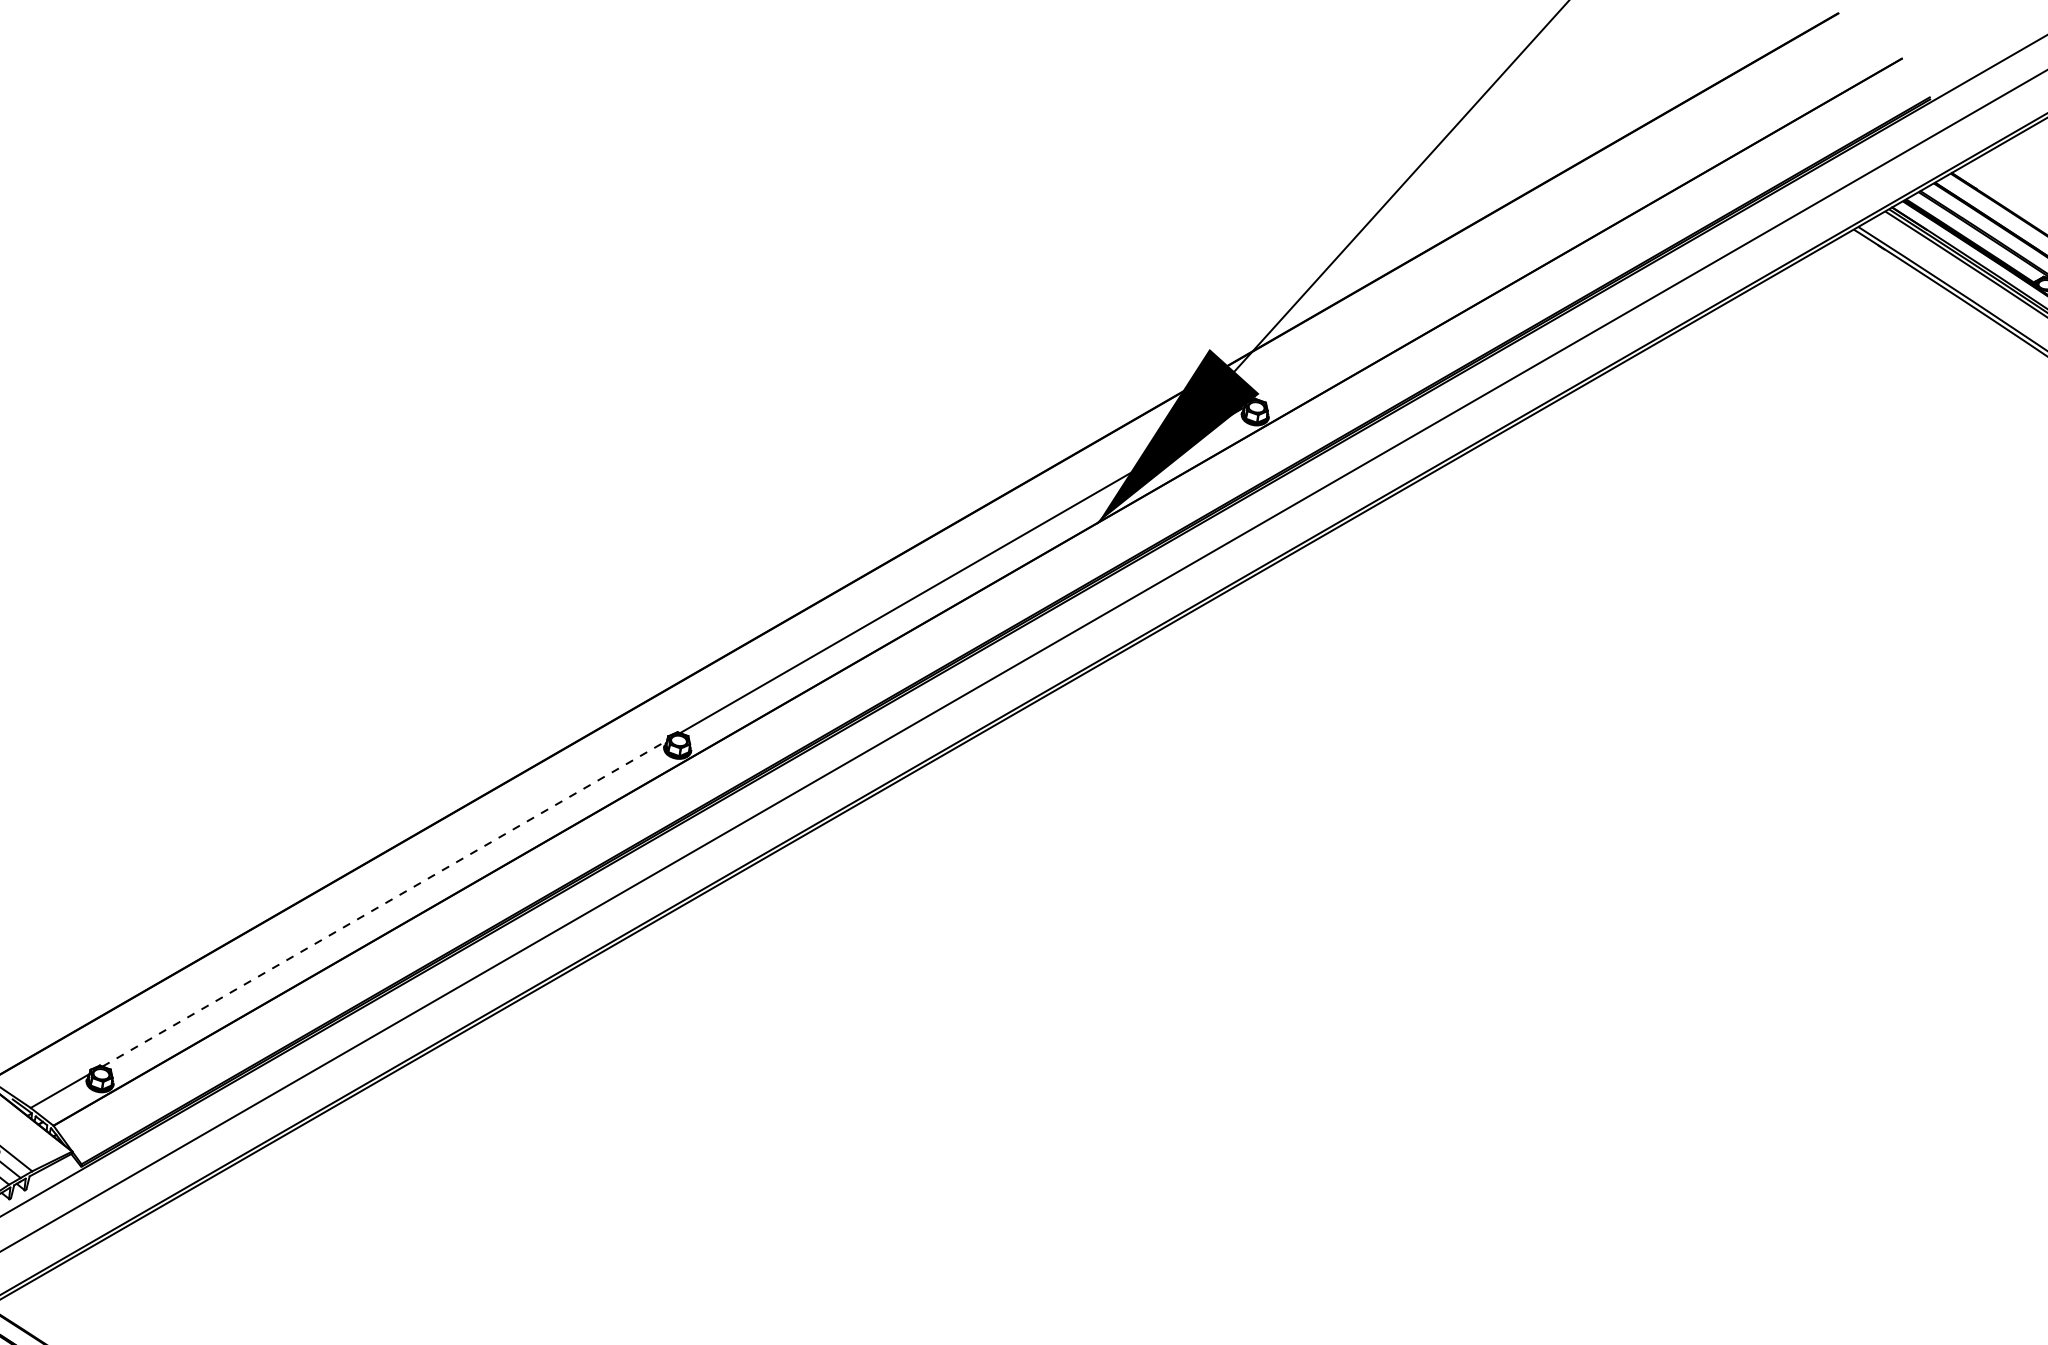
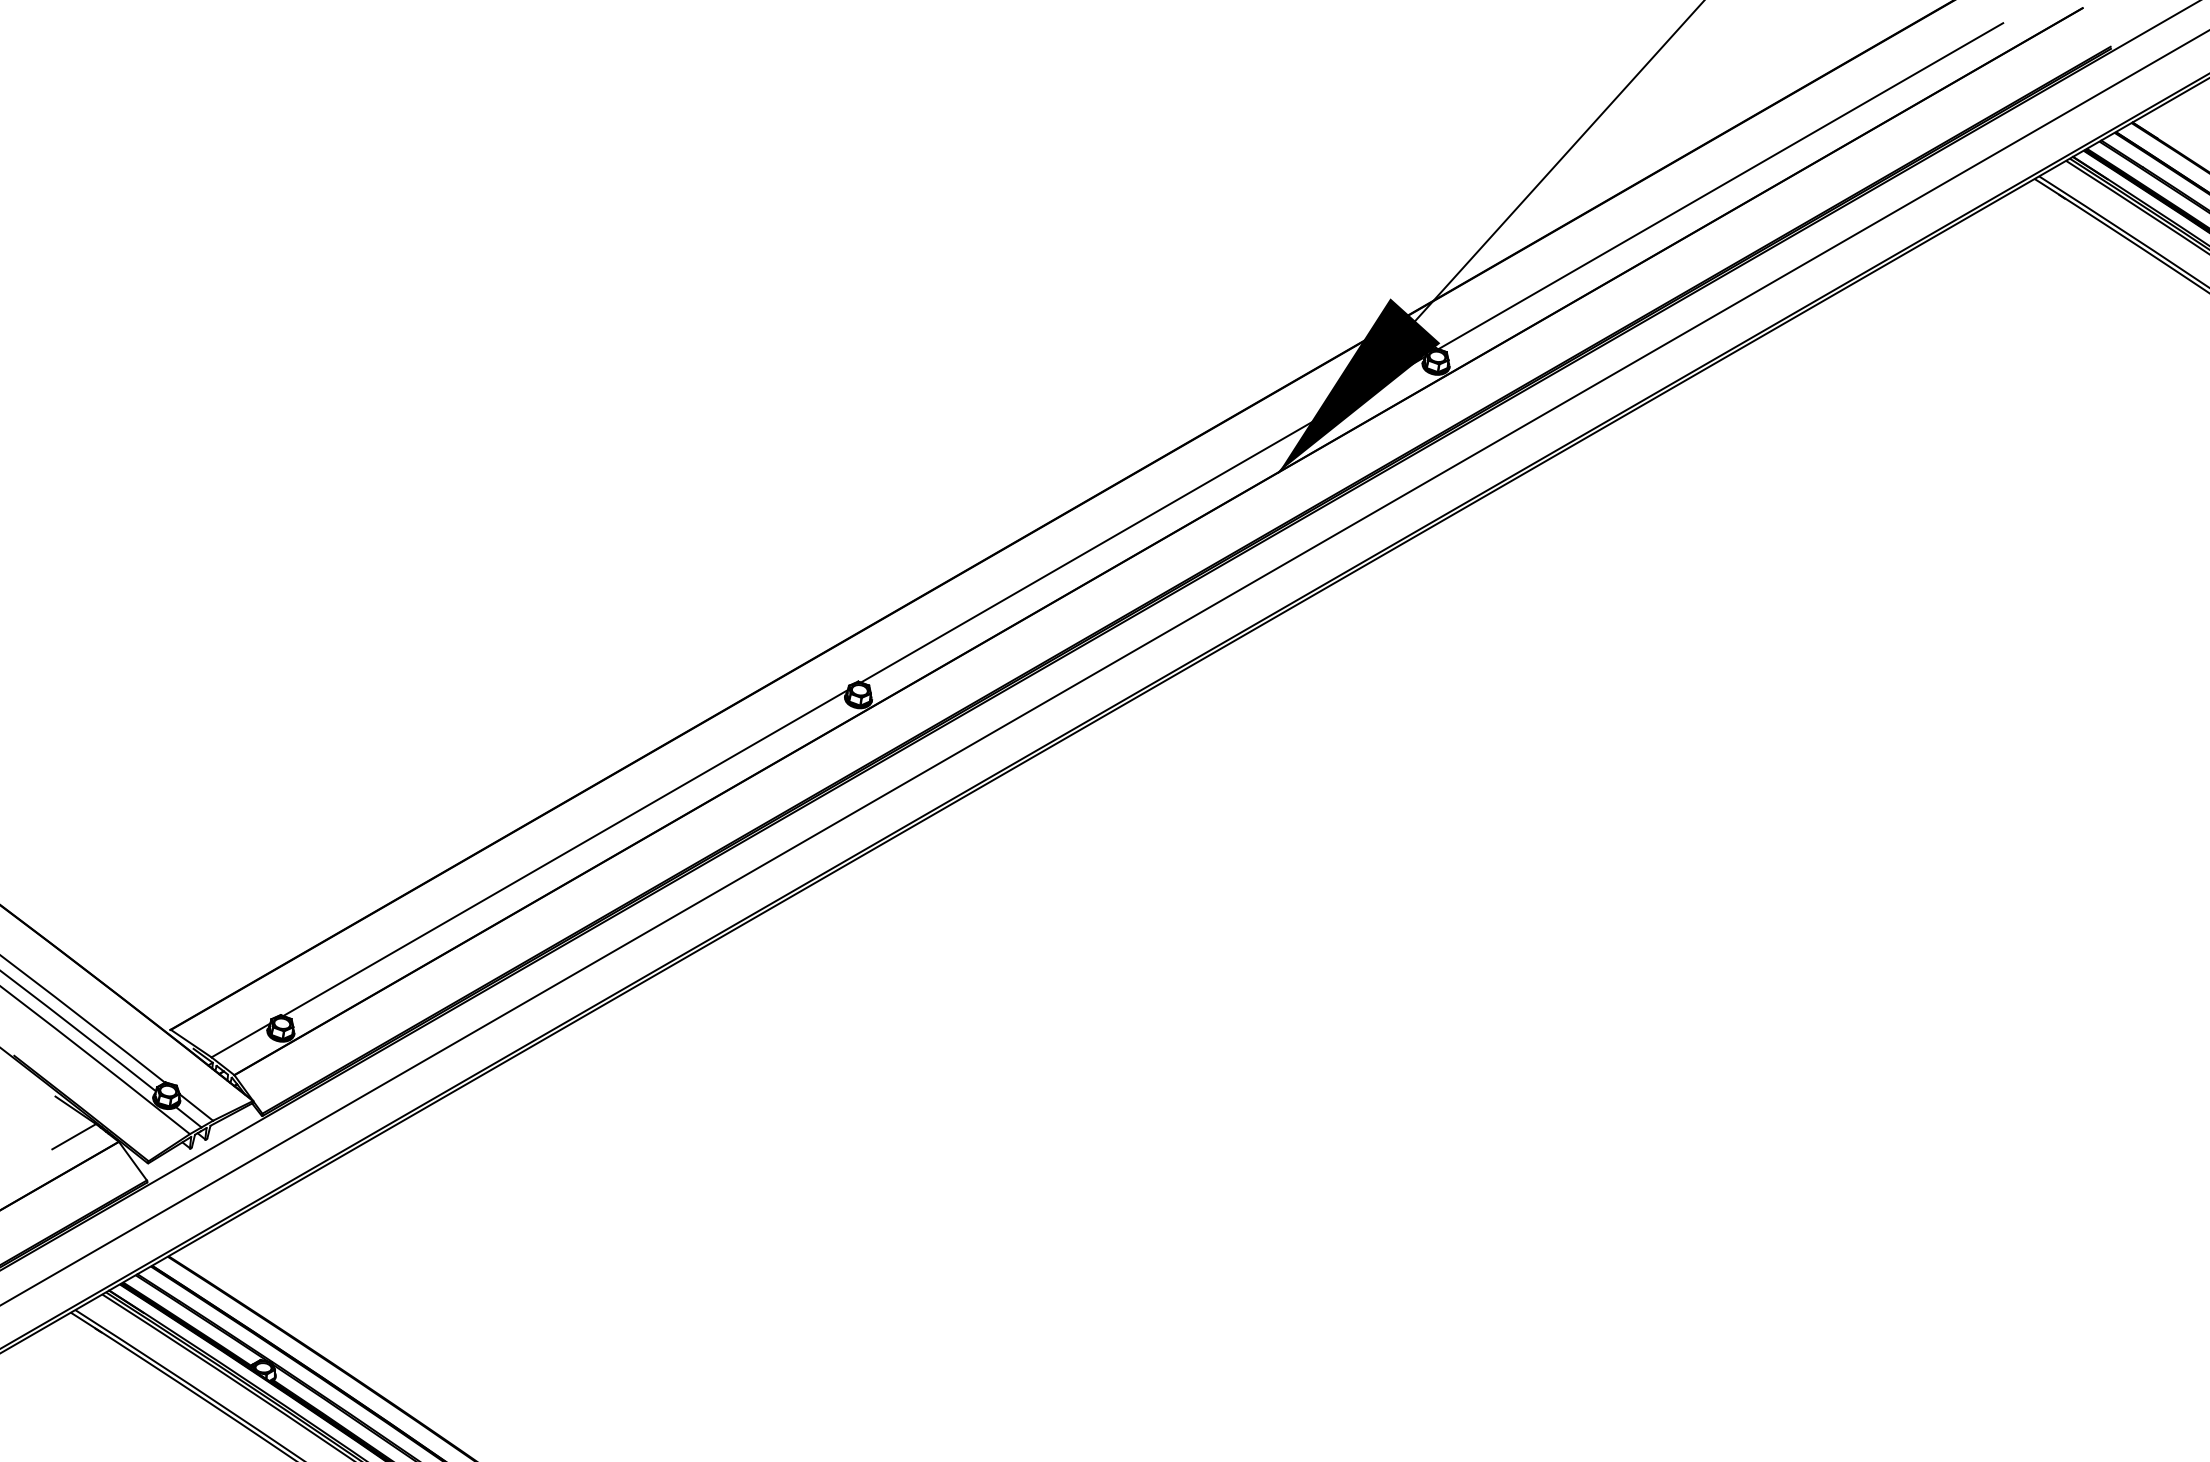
line: (1539, 237) -> (1720, 186), added
line: (385, 903) -> (566, 852), dashed -> solid

